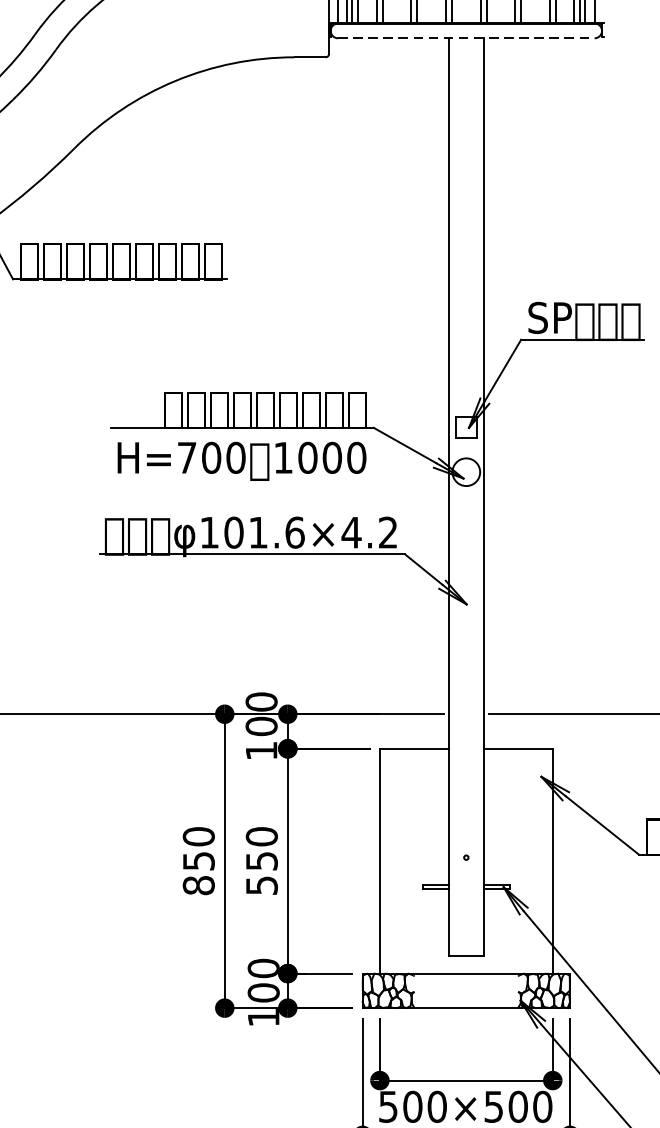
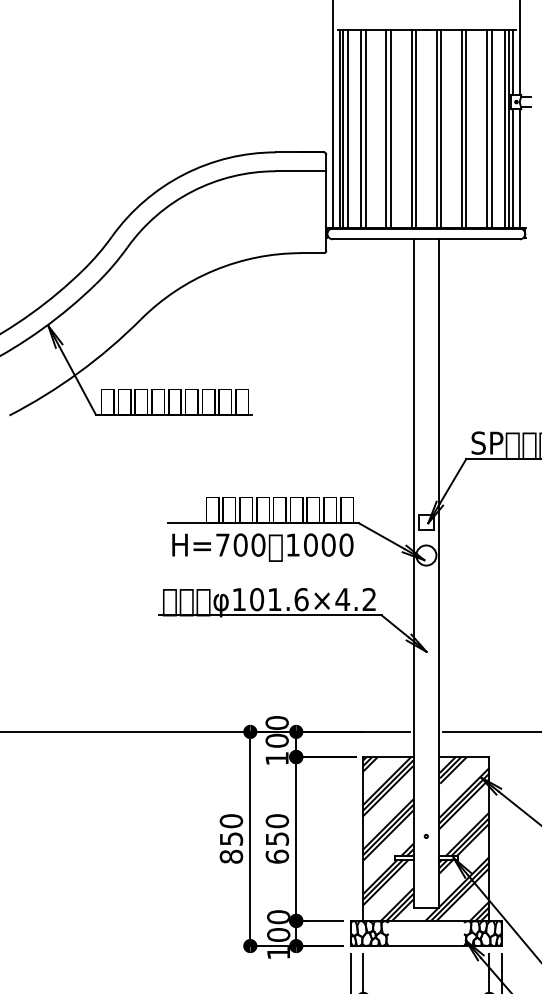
line: (466, 38) -> (426, 239), dashed -> solid
hatch: (466, 860) -> (426, 838), added
text: (262, 885) -> (277, 856), 550 -> 650

